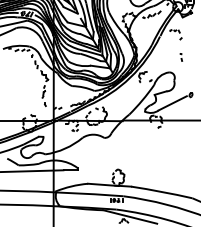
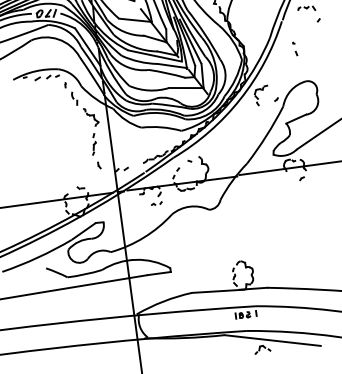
part: (181, 57) -> (295, 49), moved

